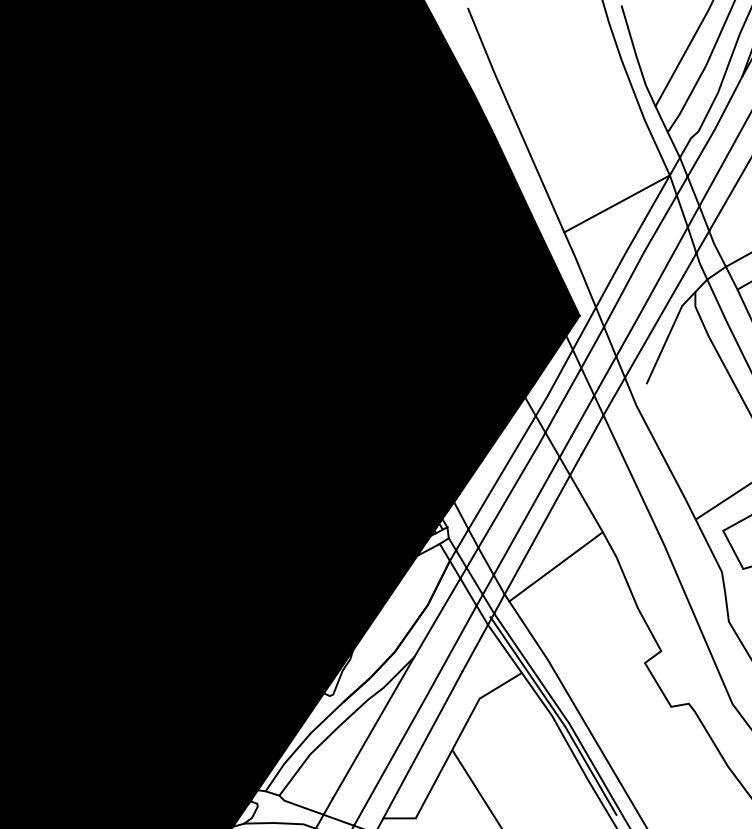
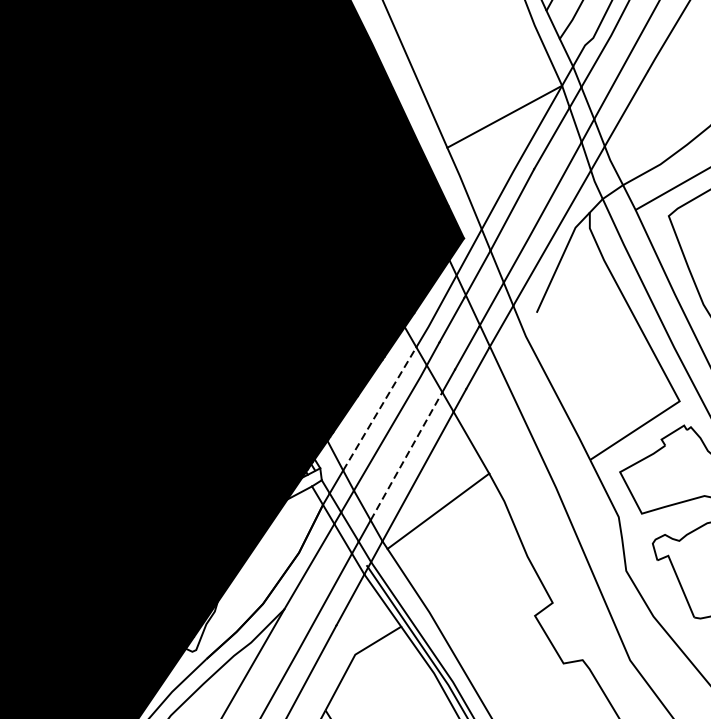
line: (502, 472) -> (380, 408), solid -> dashed
line: (527, 515) -> (407, 455), solid -> dashed

